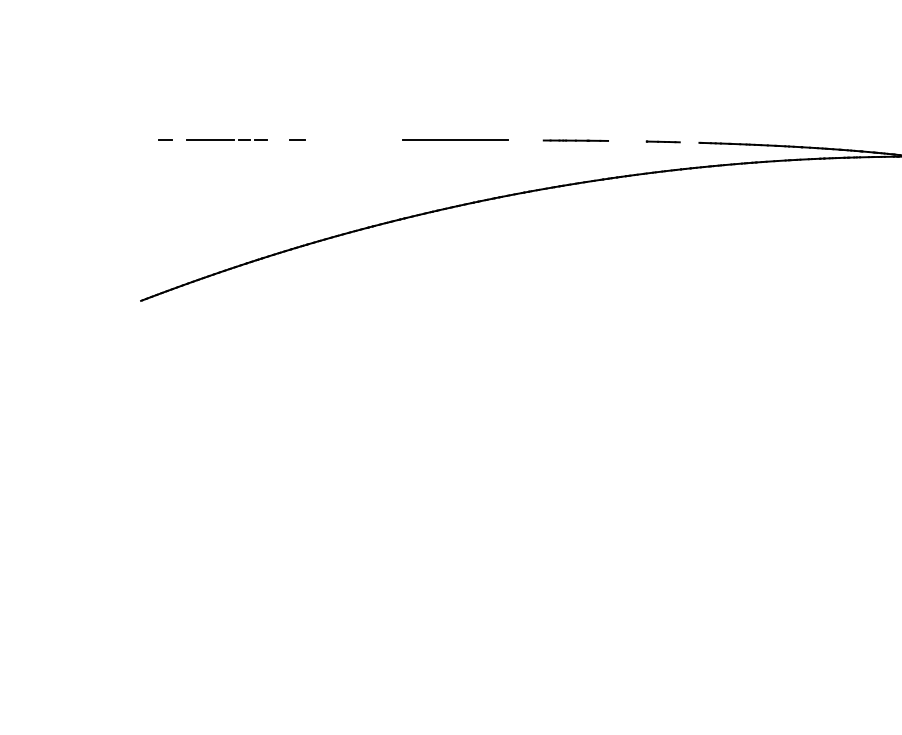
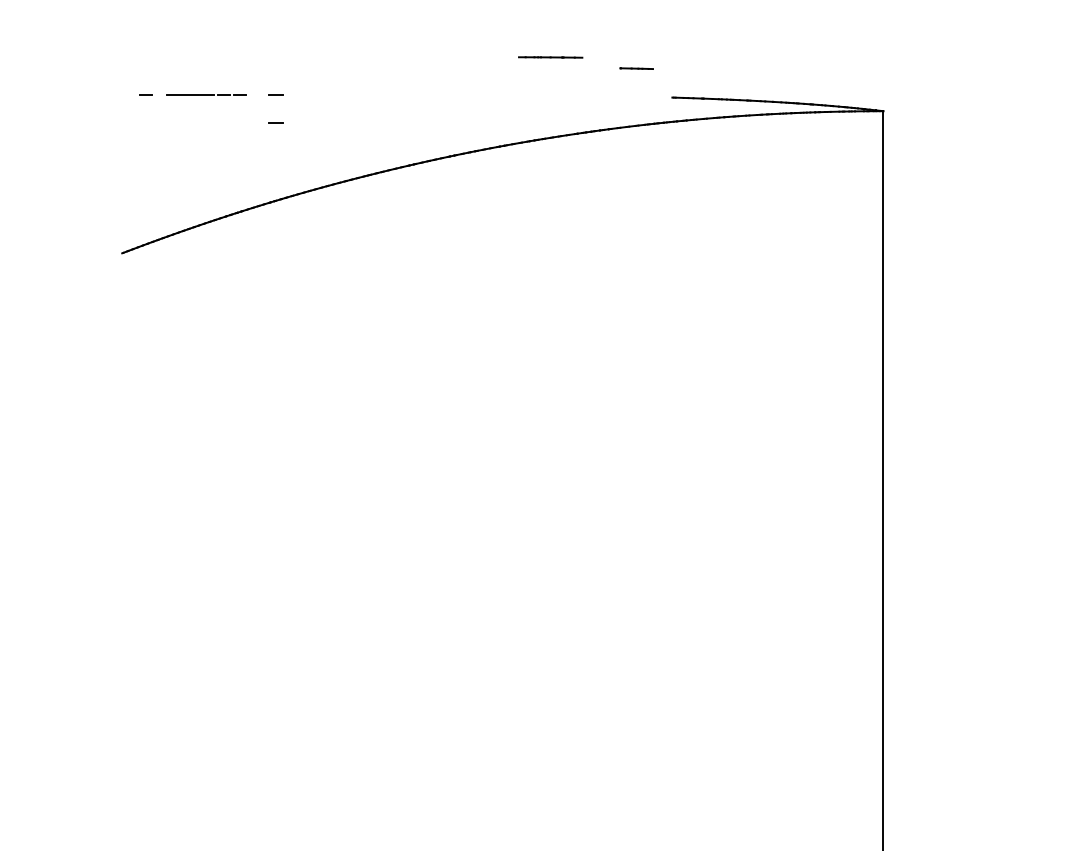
line: (456, 140) -> (432, 95), removed
line: (575, 140) -> (550, 57), moved
line: (663, 141) -> (636, 68), moved
line: (296, 168) -> (275, 122), added

